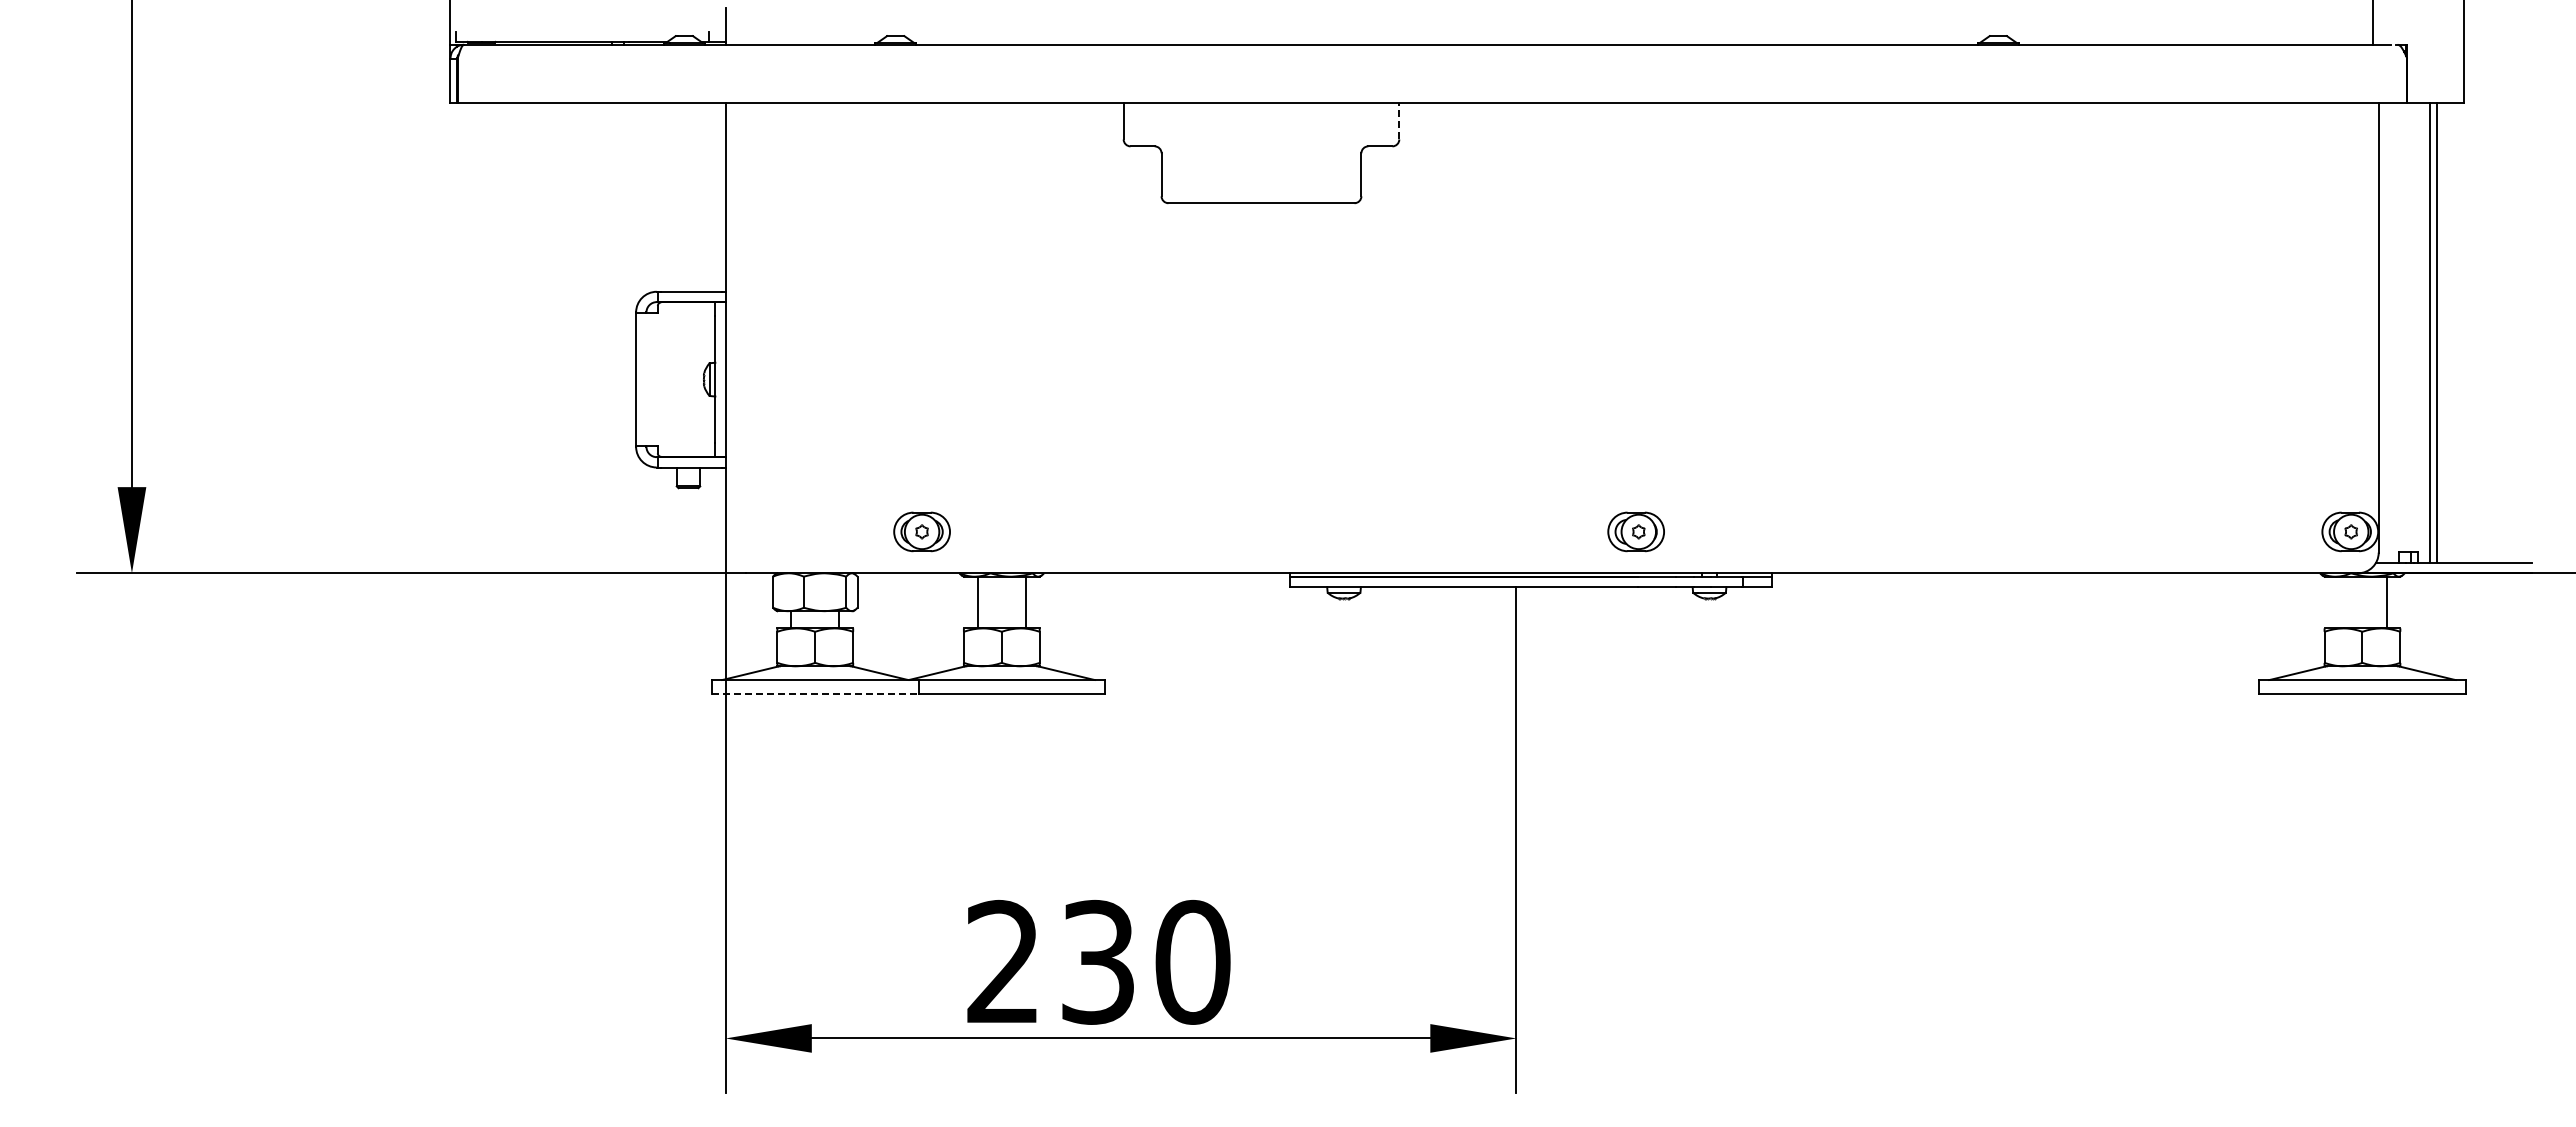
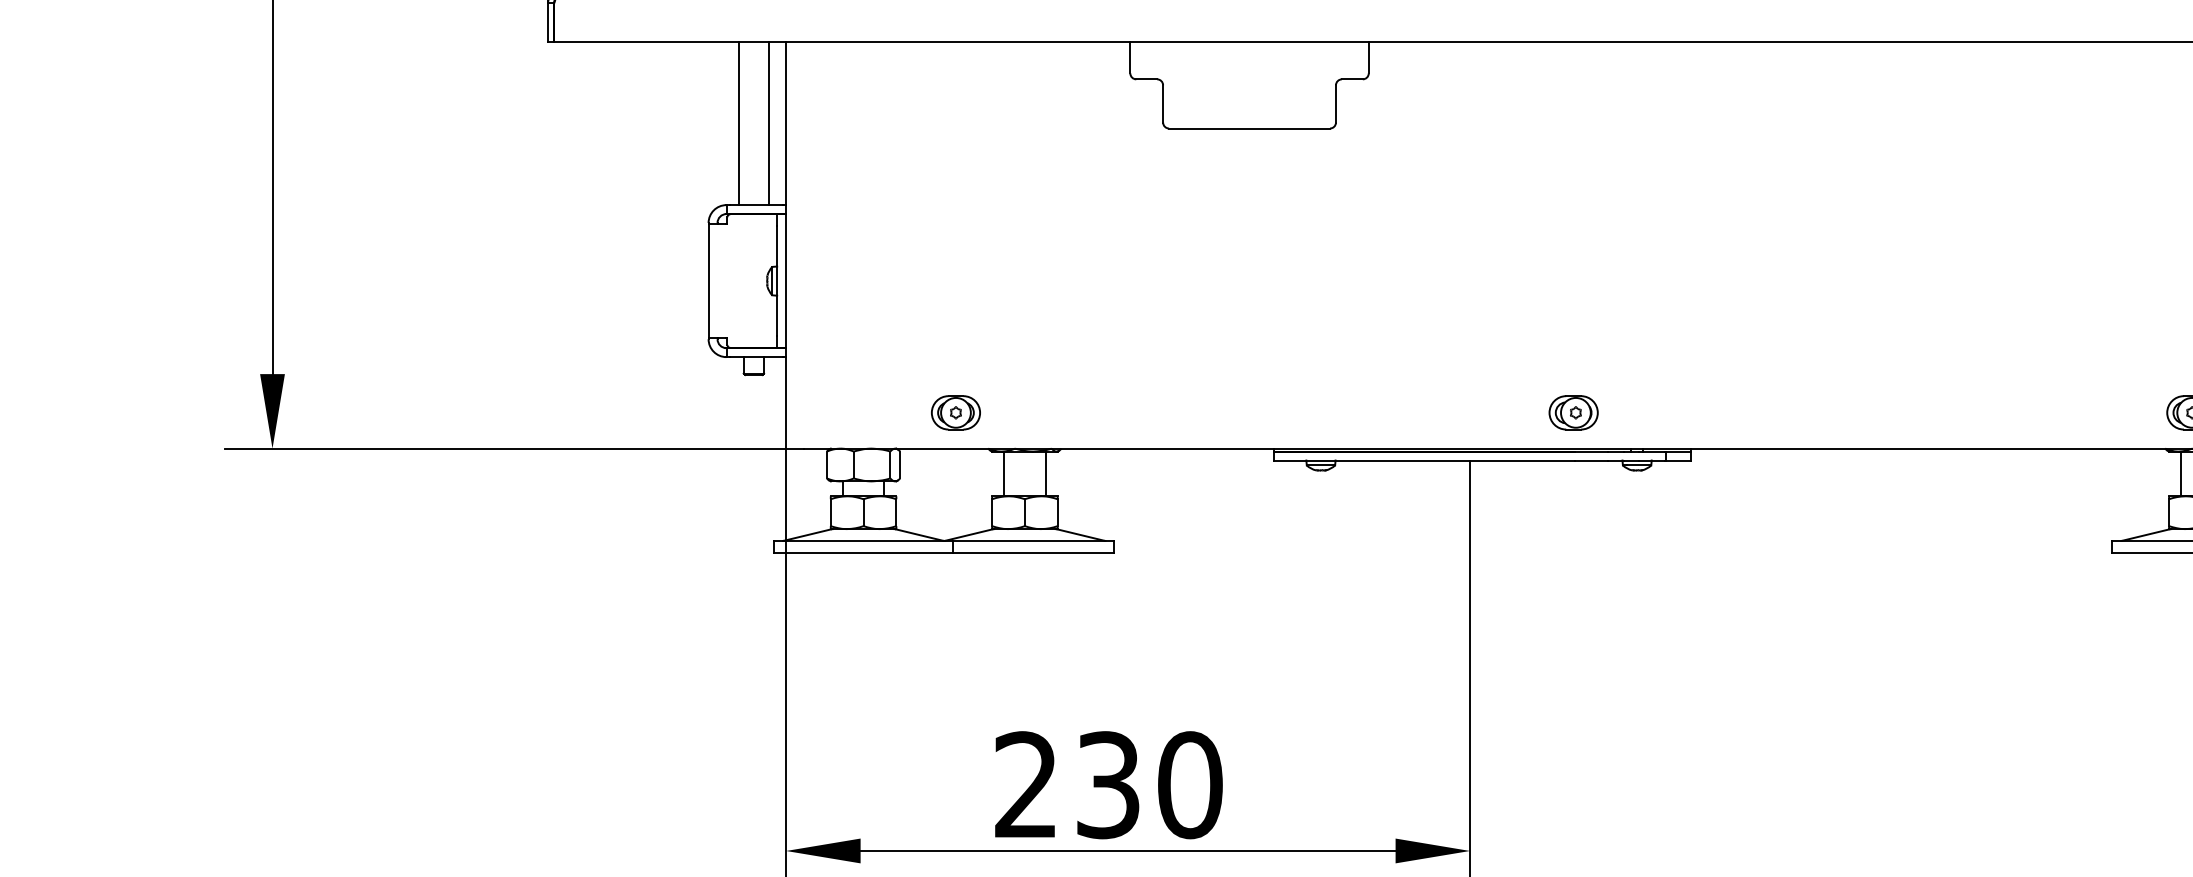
line: (1399, 120) -> (1368, 56), dashed -> solid
line: (671, 197) -> (739, 123), added
line: (705, 197) -> (768, 123), added
line: (2338, 602) -> (2181, 473), added
line: (815, 693) -> (863, 552), dashed -> solid

